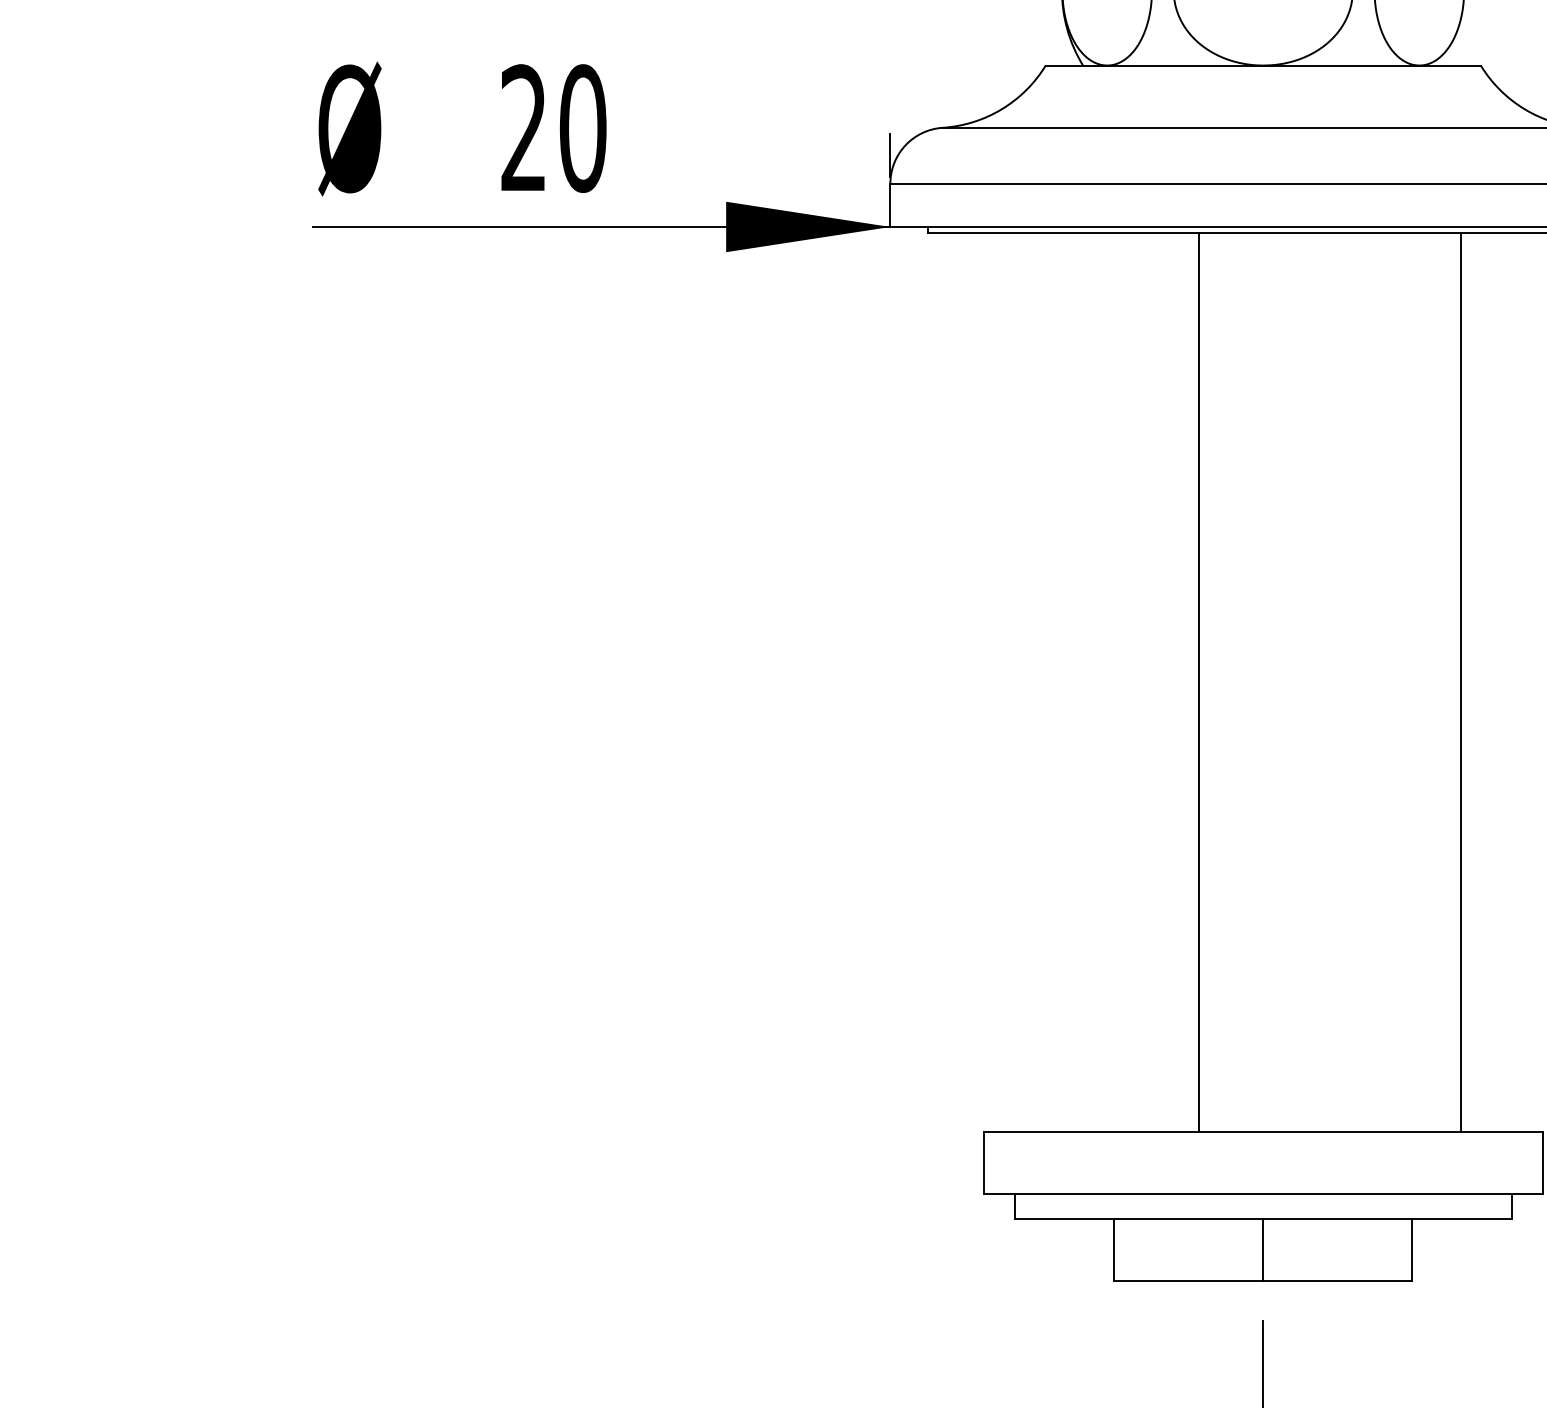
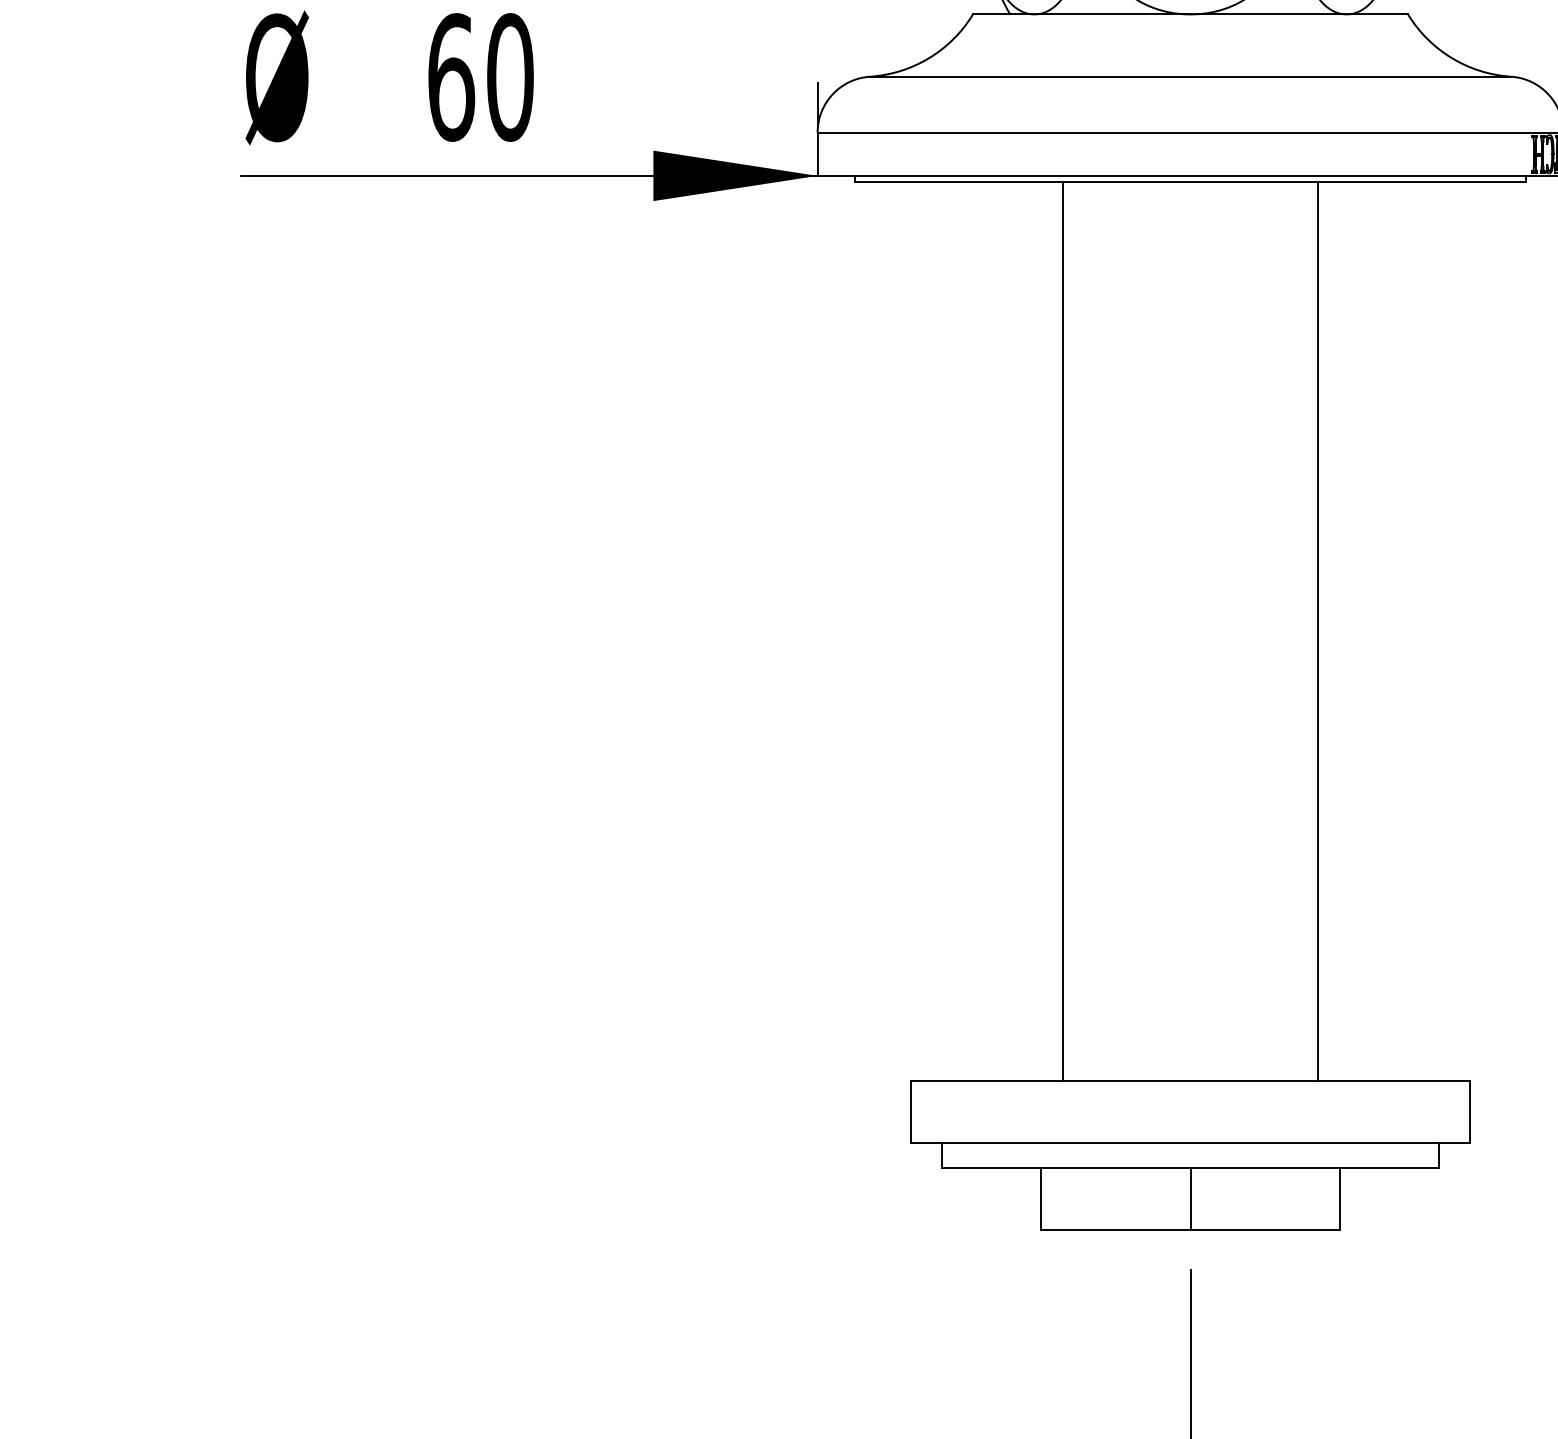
text: (524, 128) -> (451, 77), 20 -> 60
line: (1199, 682) -> (1063, 631), moved
line: (1460, 682) -> (1317, 631), moved

